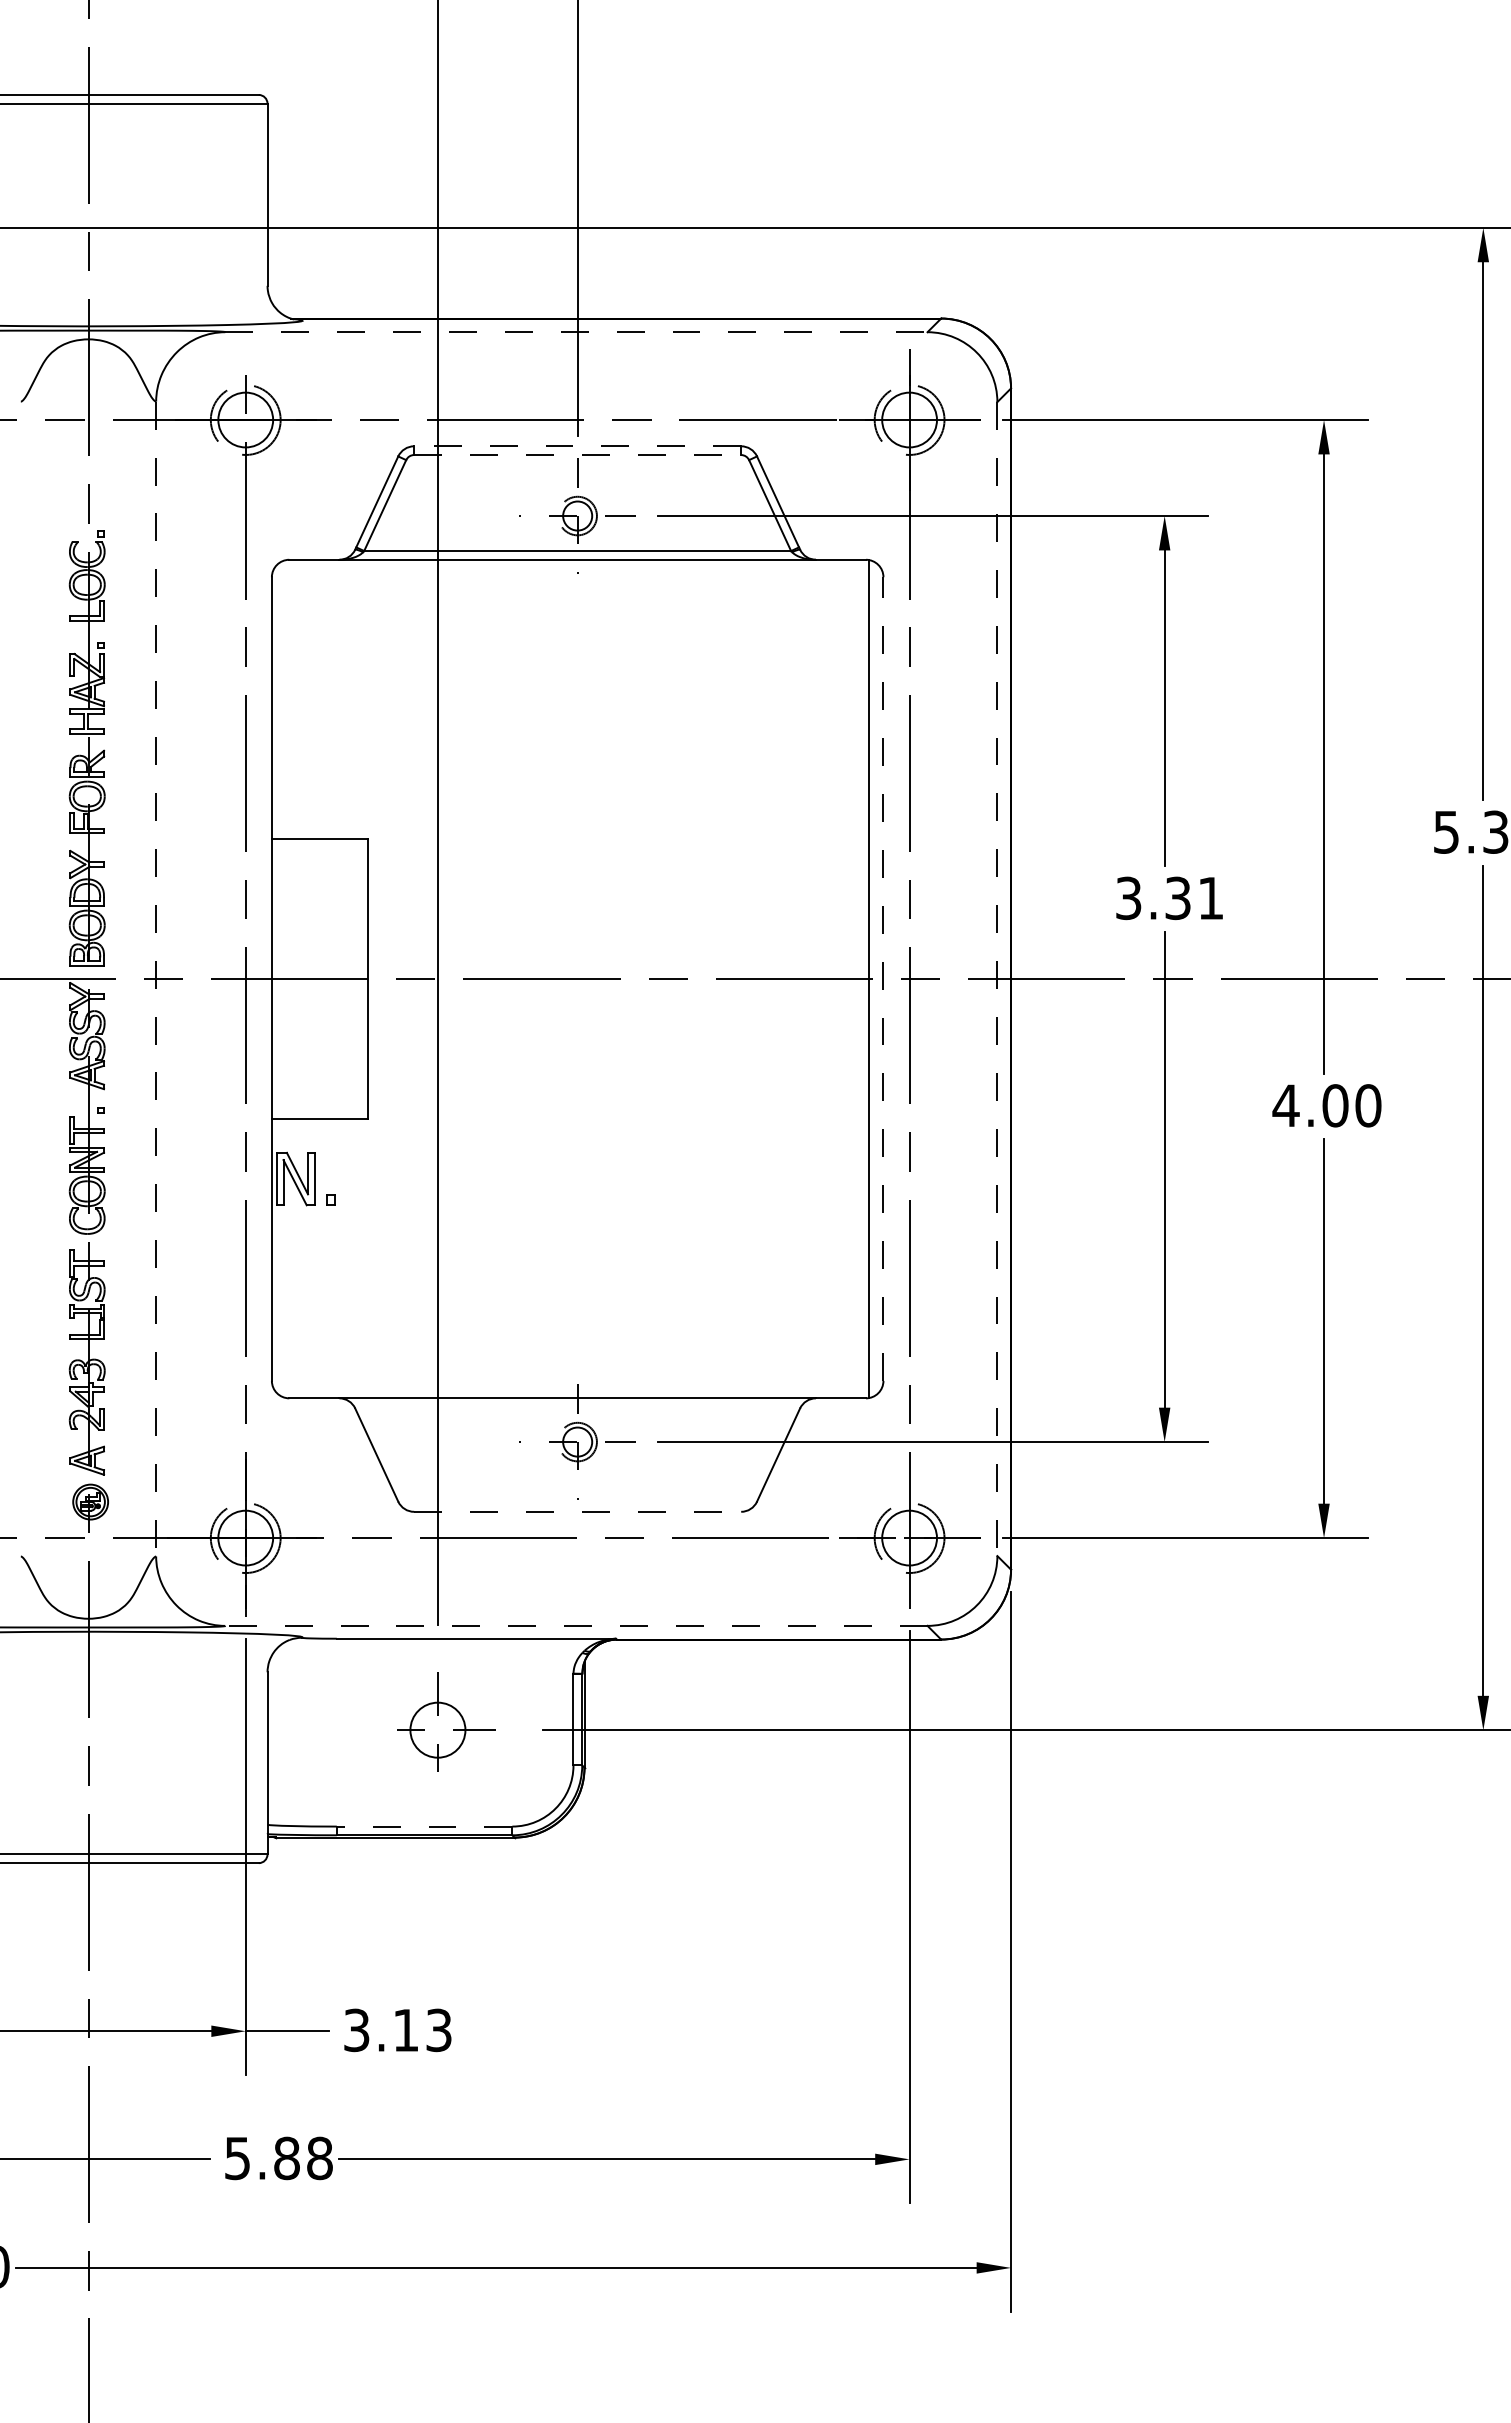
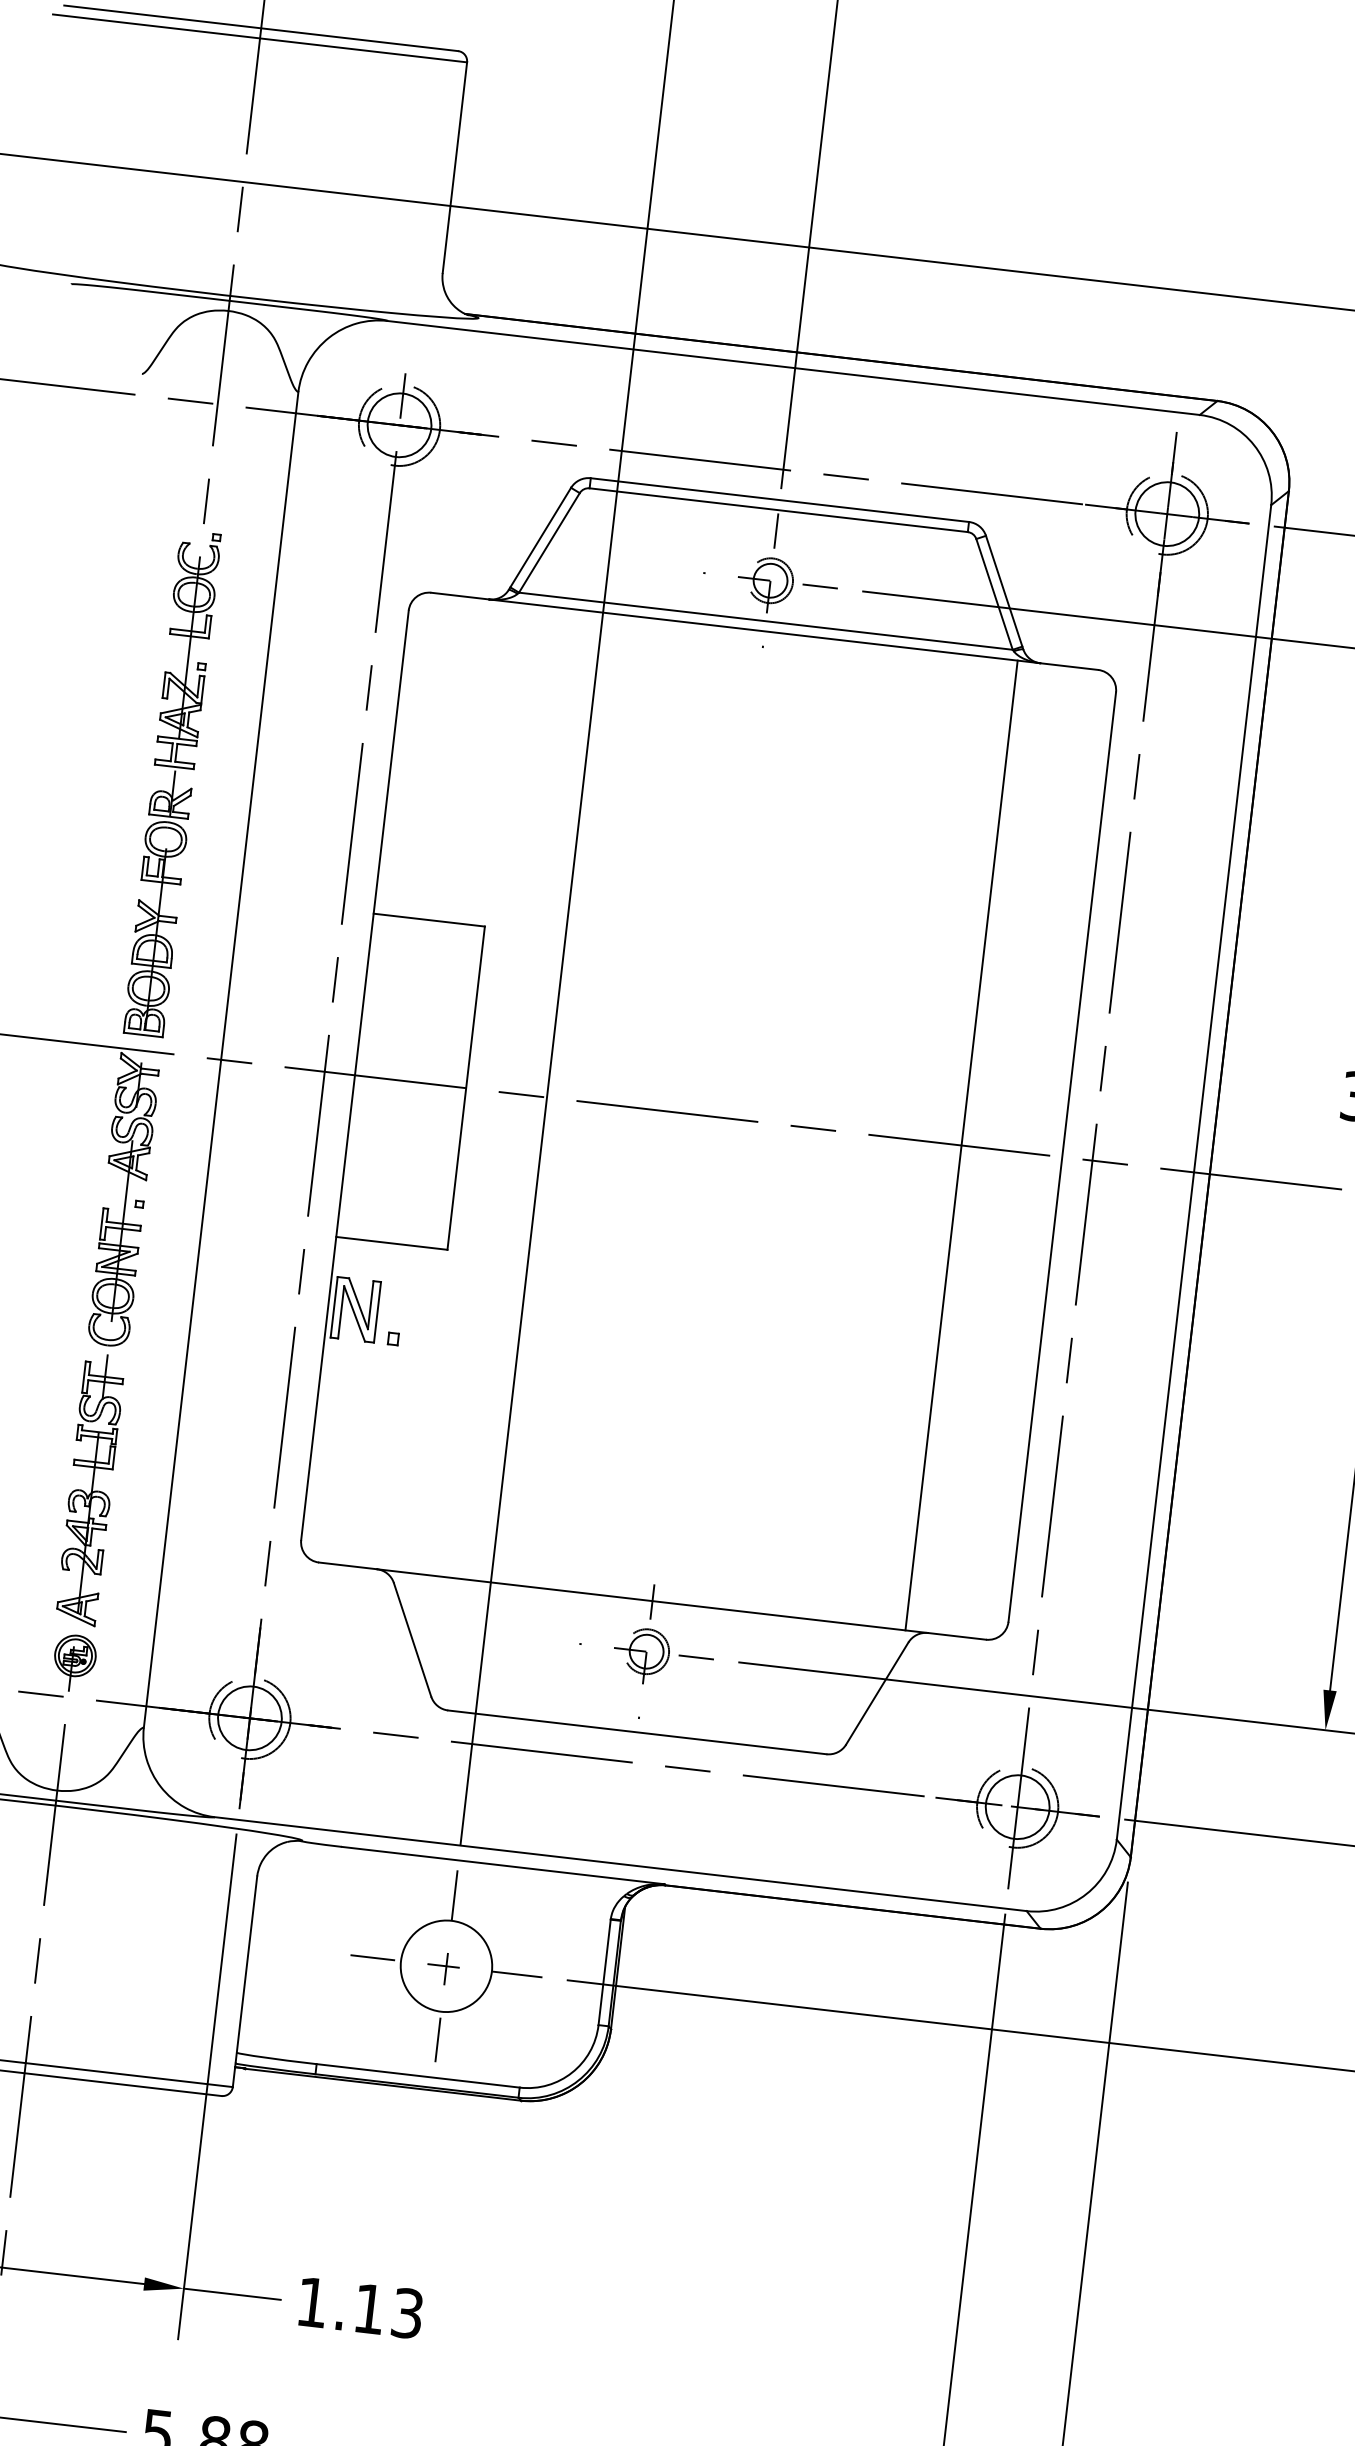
line: (576, 332) -> (793, 368), dashed -> solid
line: (577, 446) -> (779, 500), dashed -> solid
line: (577, 455) -> (778, 510), dashed -> solid
line: (869, 978) -> (961, 1144), moved
line: (156, 979) -> (221, 1060), dashed -> solid
line: (883, 979) -> (1062, 1157), dashed -> solid
line: (997, 979) -> (1194, 1172), dashed -> solid
line: (577, 1511) -> (637, 1731), dashed -> solid
line: (575, 1625) -> (619, 1863), dashed -> solid
part: (437, 1729) -> (446, 1965), size x1.43
line: (424, 1826) -> (418, 2075), dashed -> solid
text: (356, 2030) -> (312, 2302), 3.13 -> 1.13

